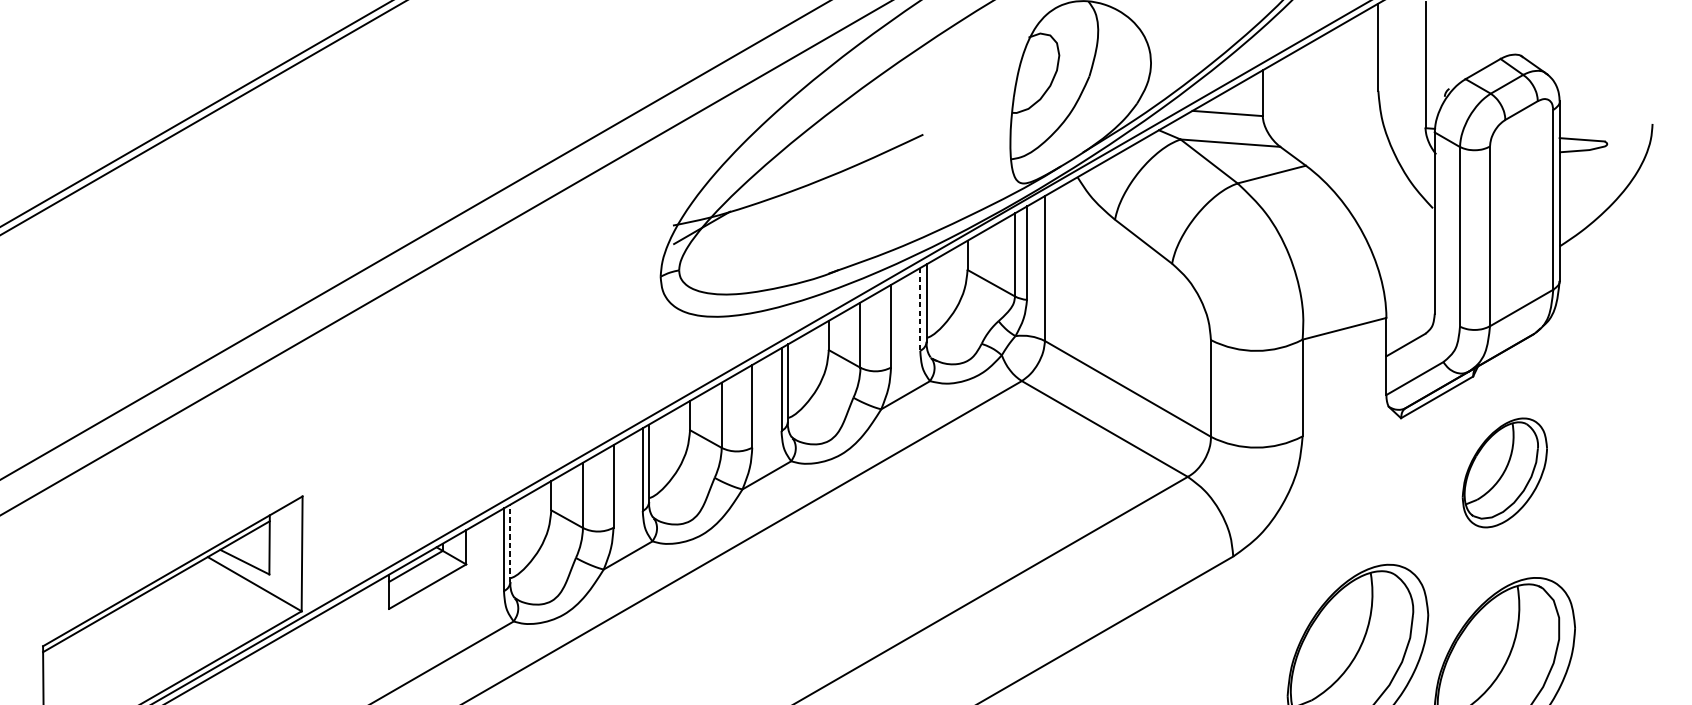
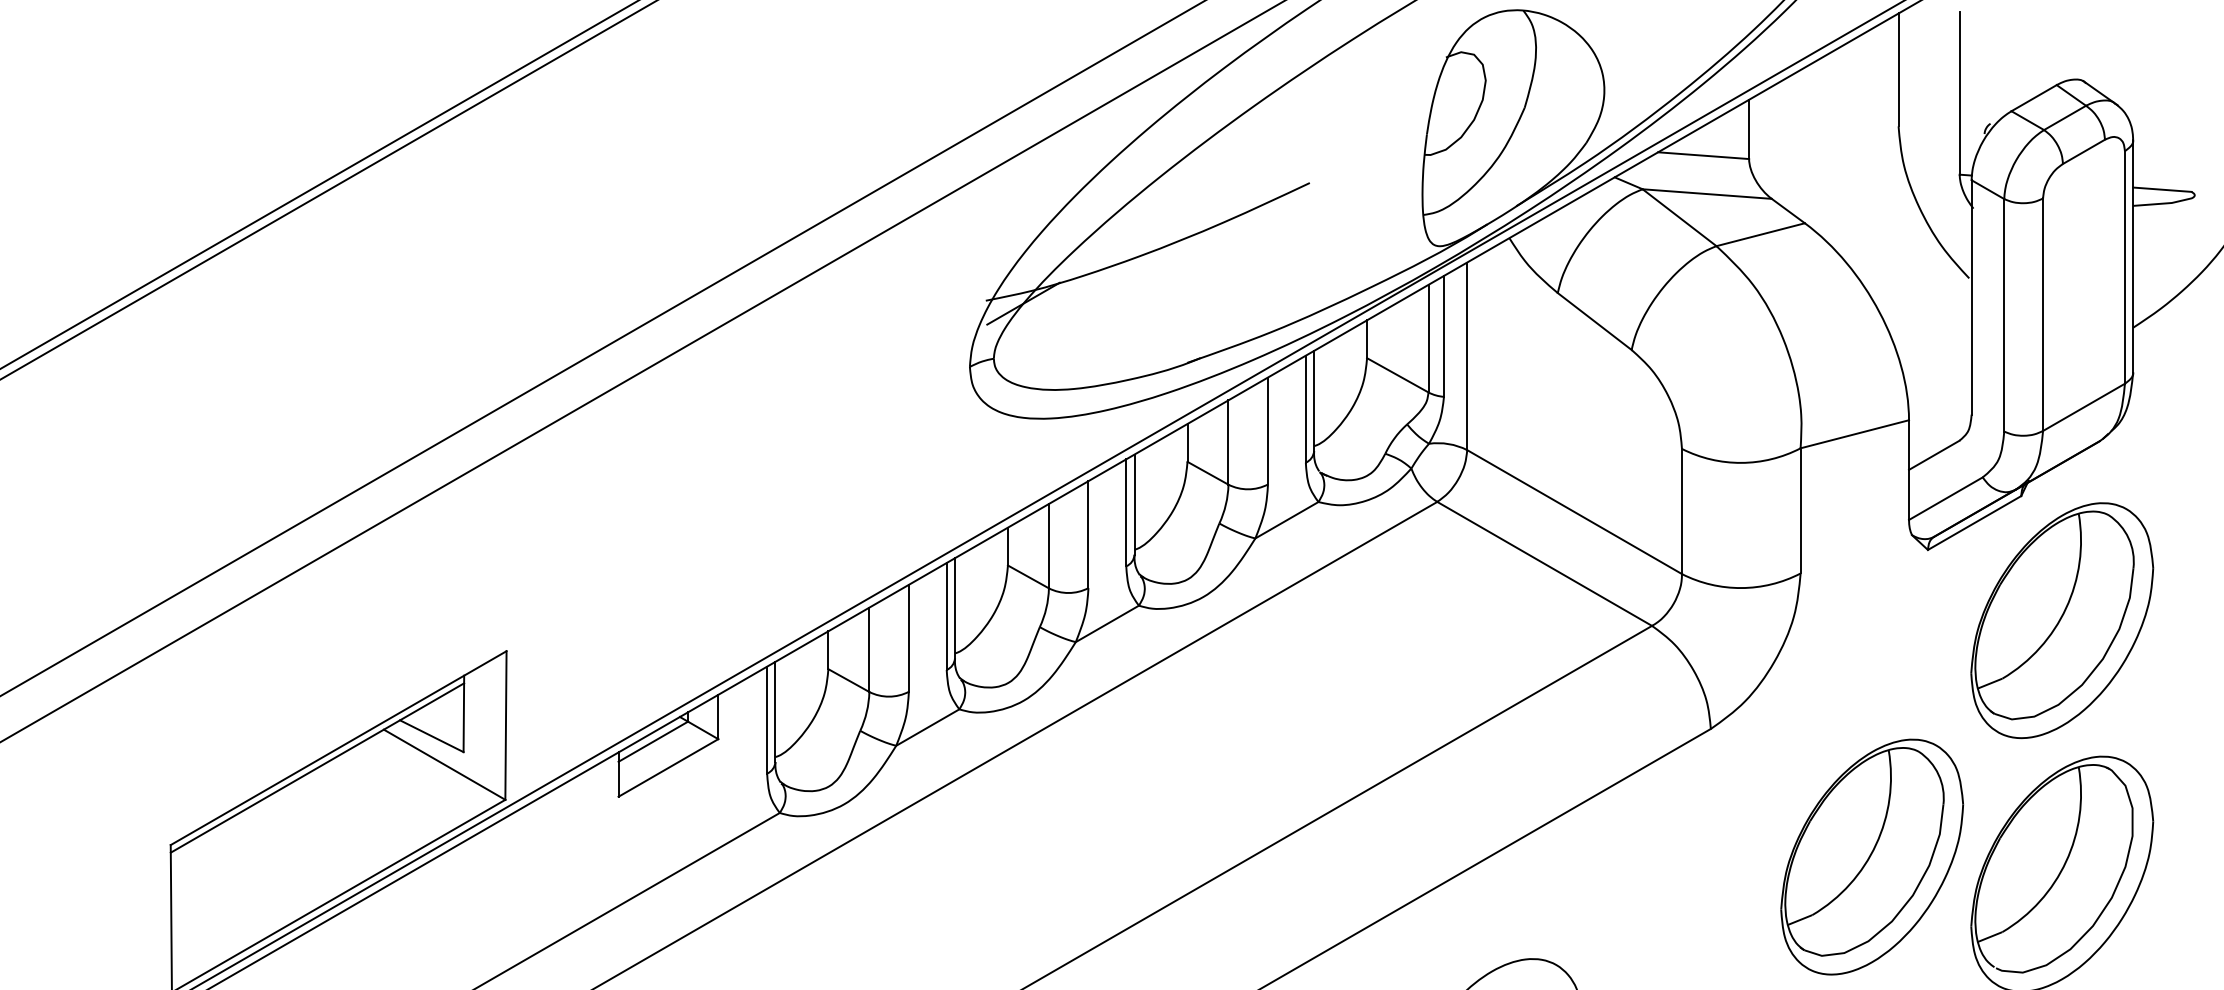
line: (920, 309) -> (1305, 409), dashed -> solid
part: (1505, 472) -> (2062, 620), size x1.67
line: (510, 543) -> (775, 711), dashed -> solid

